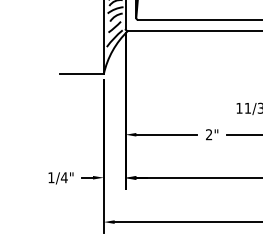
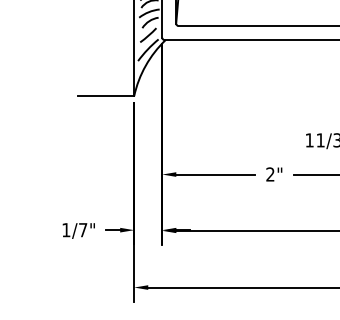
text: (63, 177) -> (82, 229), 1/4" -> 1/7"

